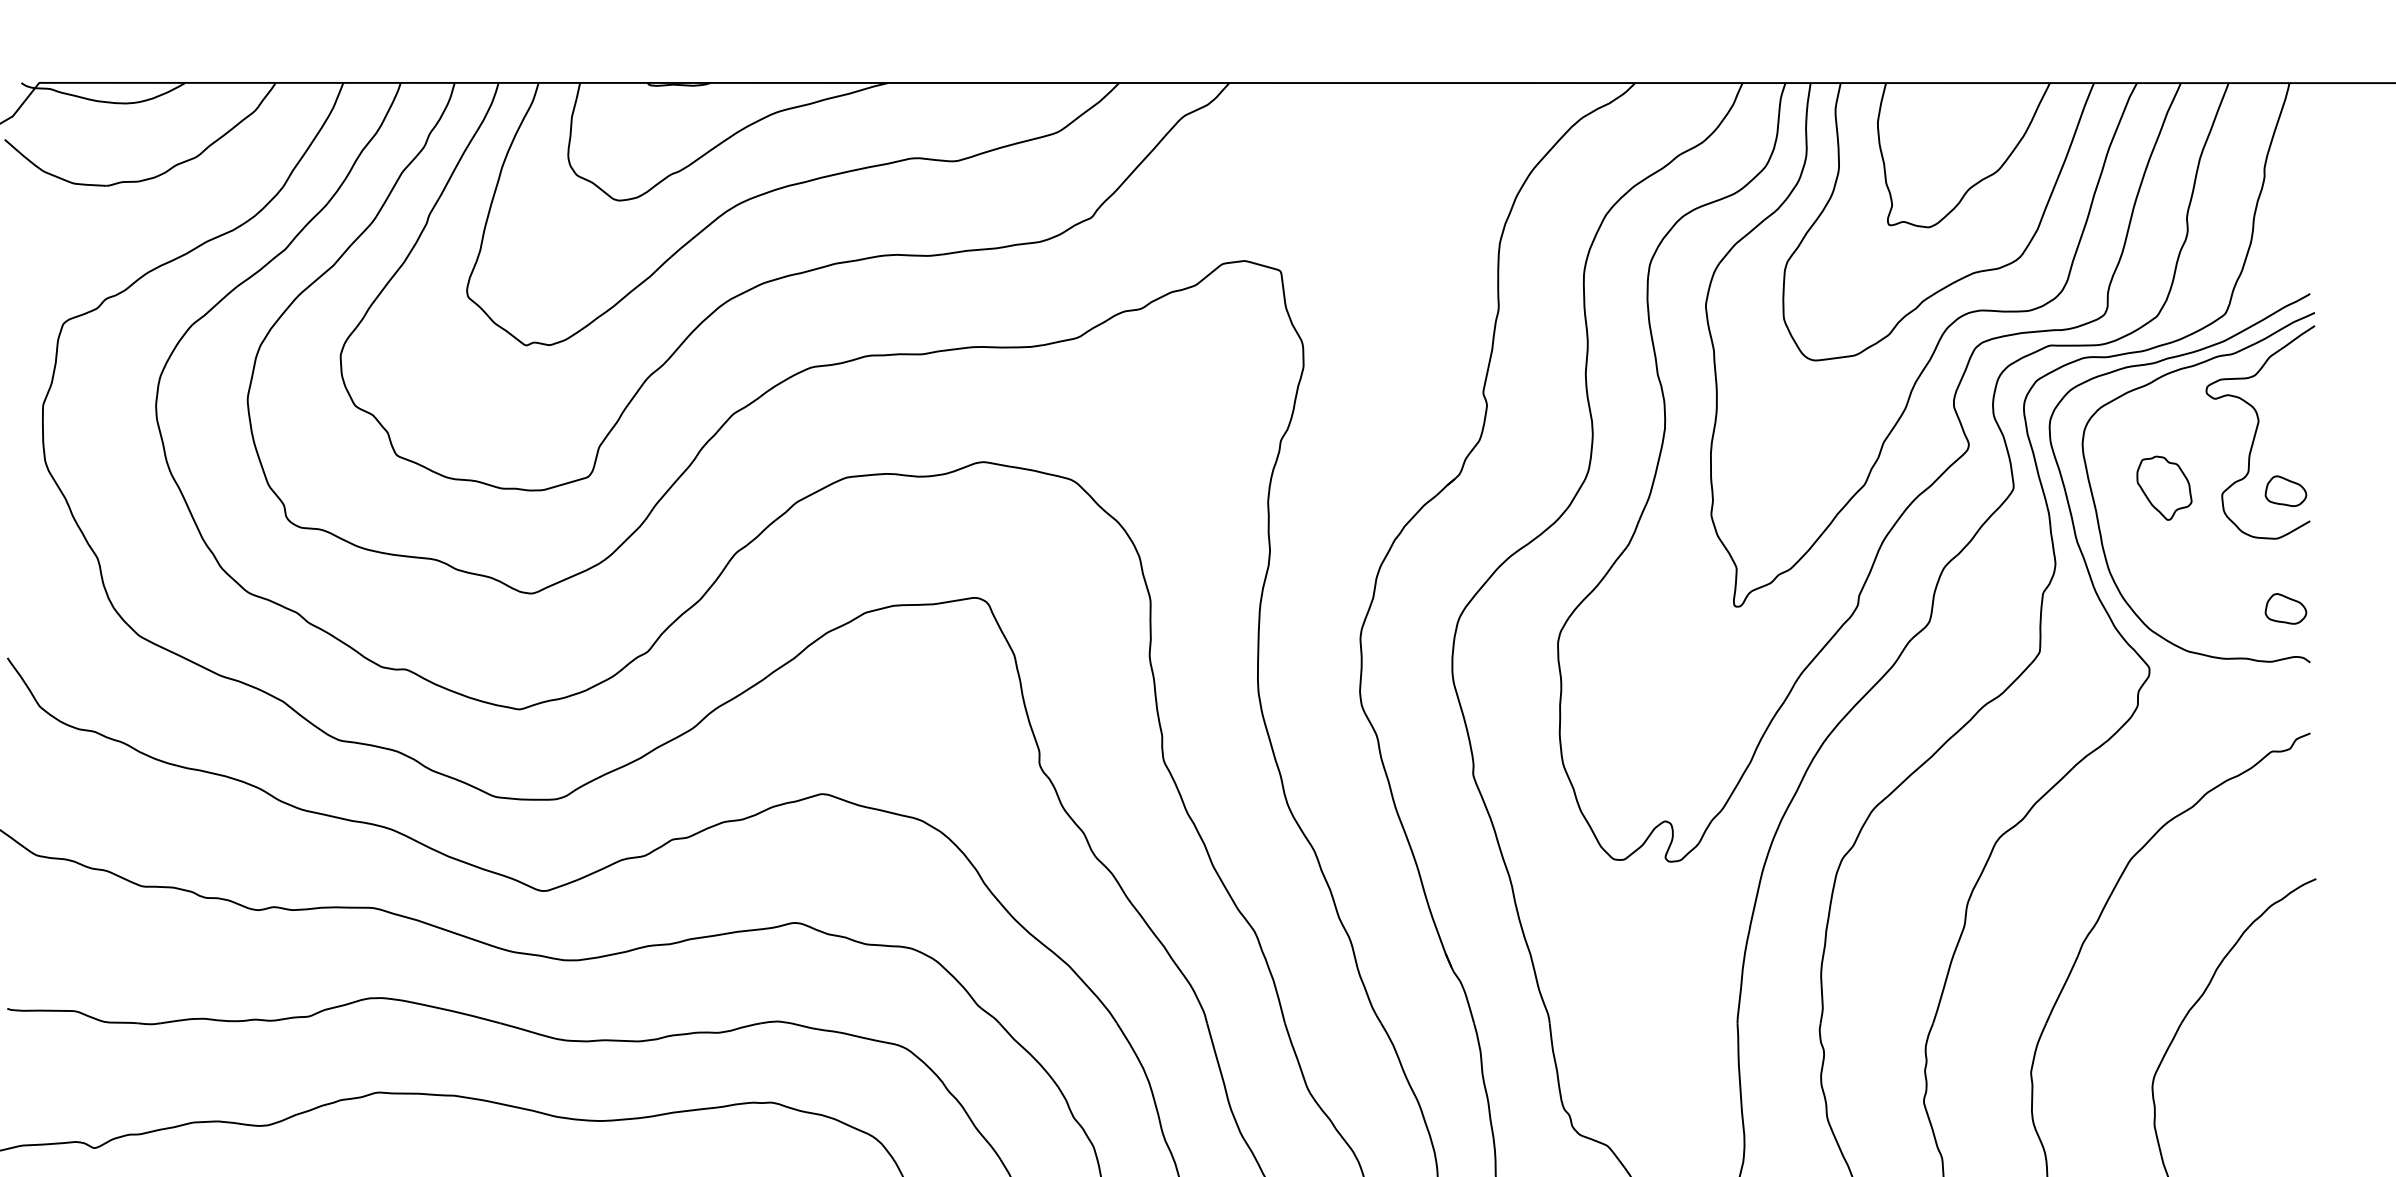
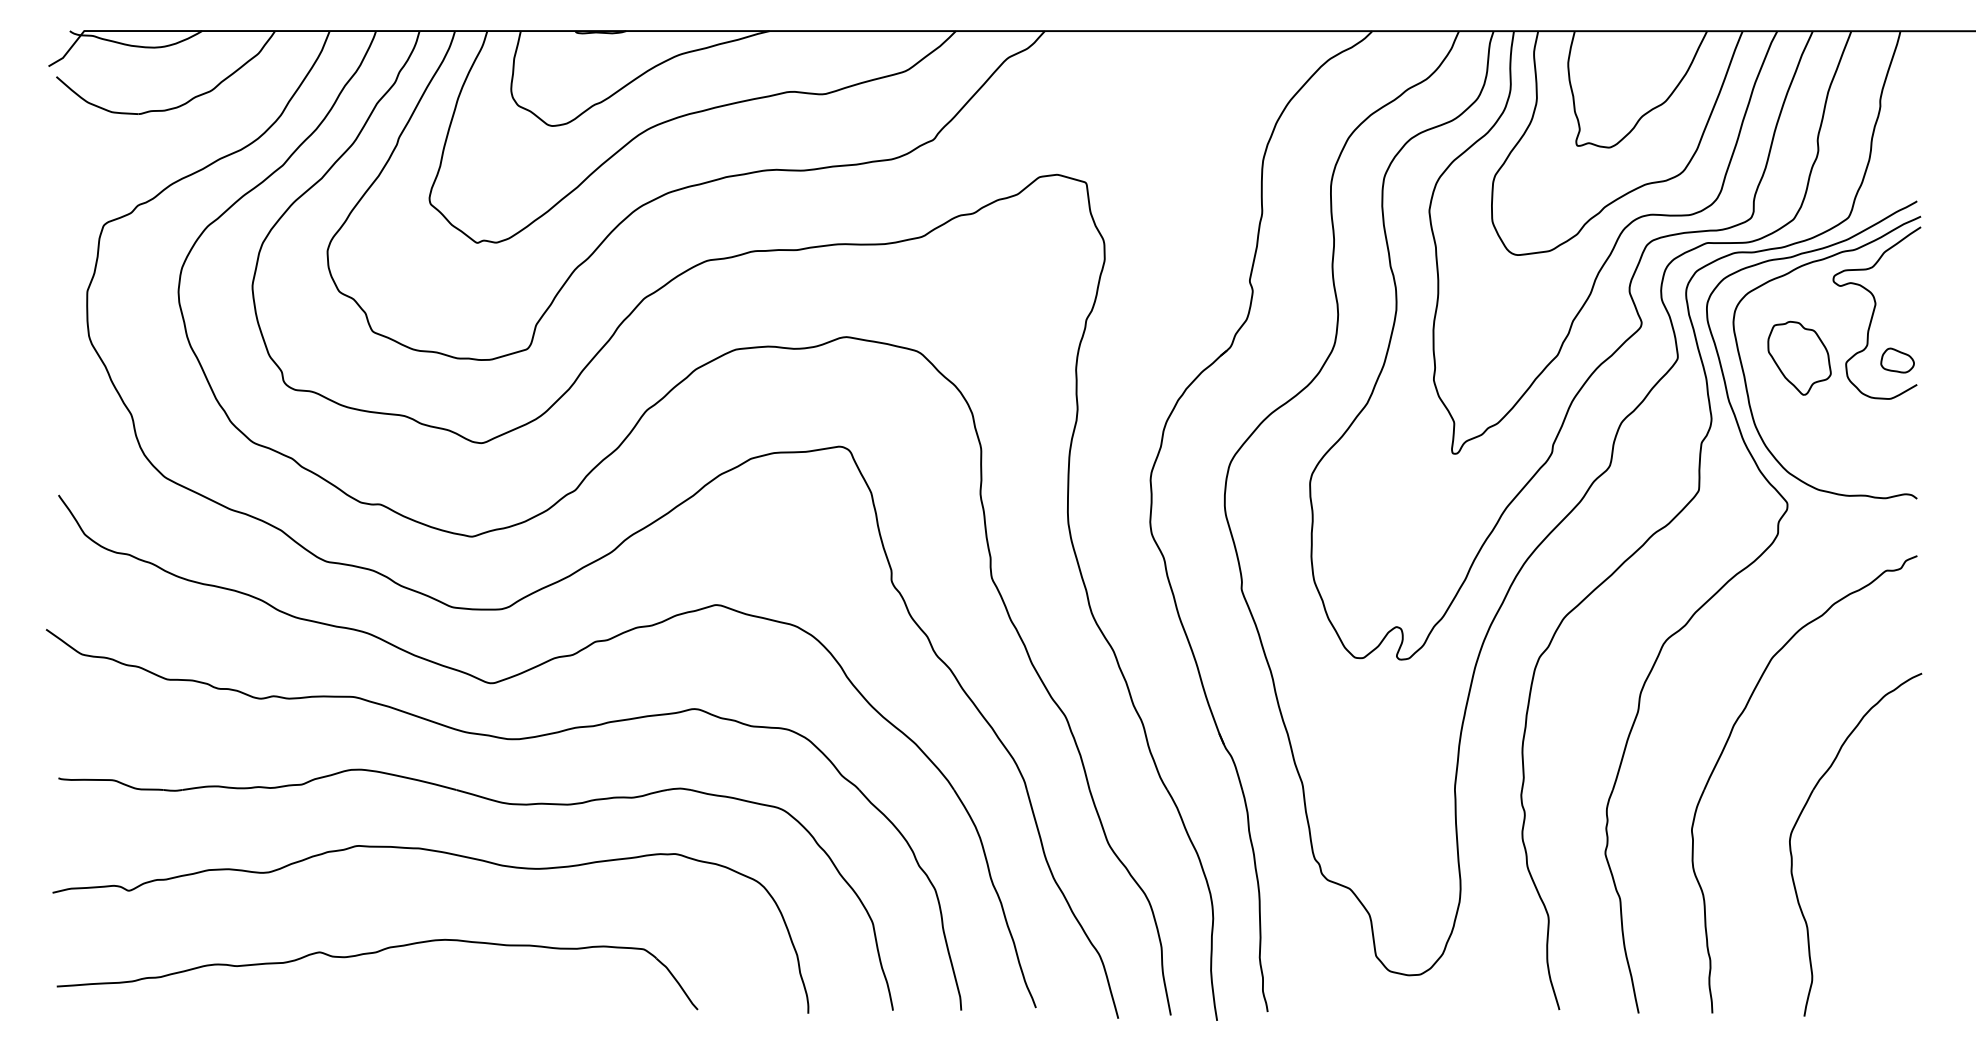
part: (2164, 487) -> (1799, 357), size x1.43
part: (2285, 608) -> (1897, 455), removed

